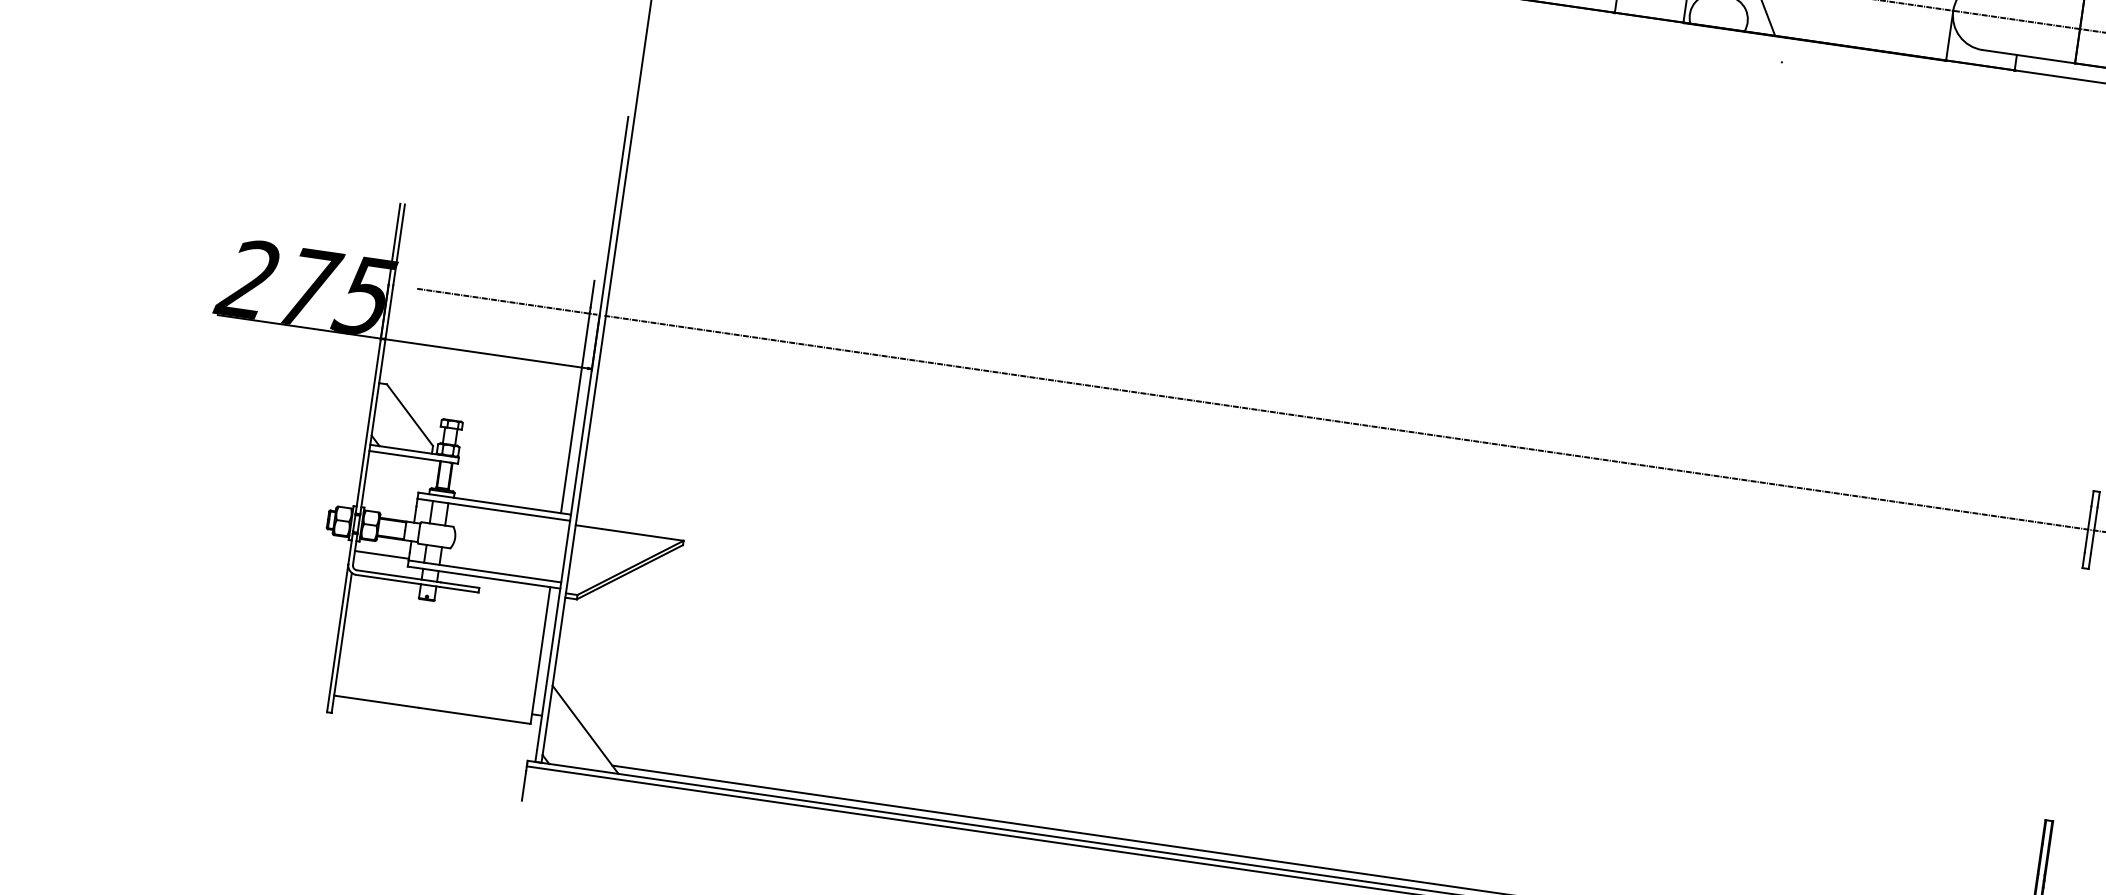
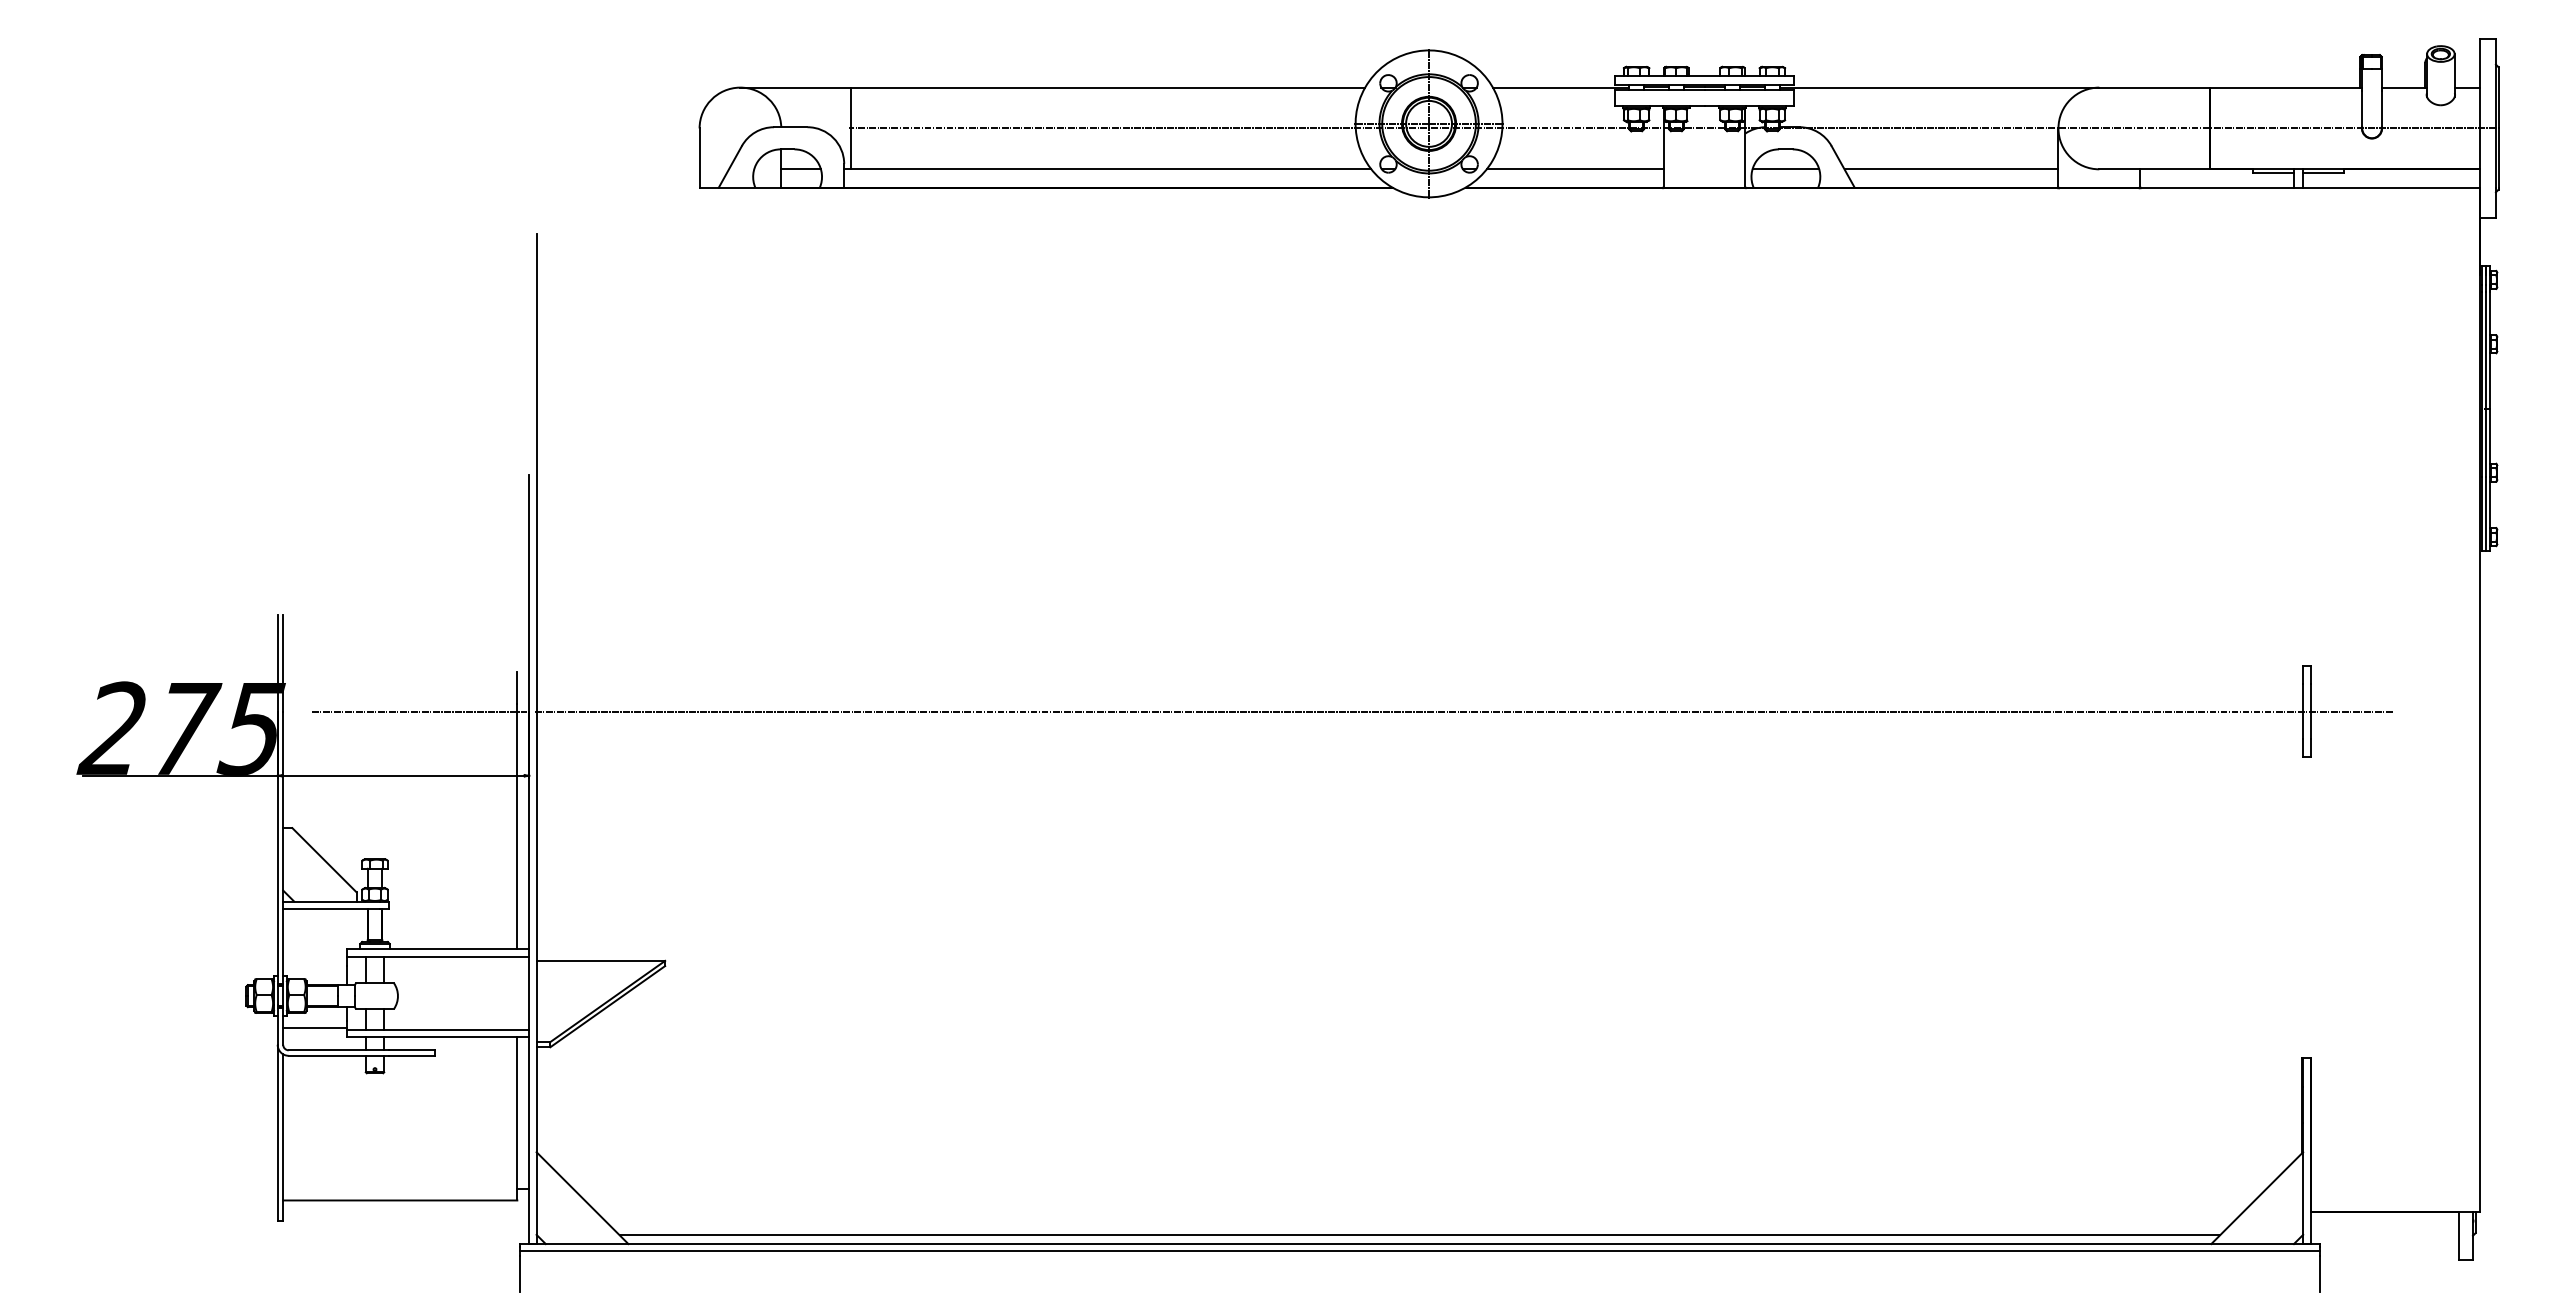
line: (1719, 12) -> (1785, 169), added
line: (1858, 32) -> (1951, 169), added

